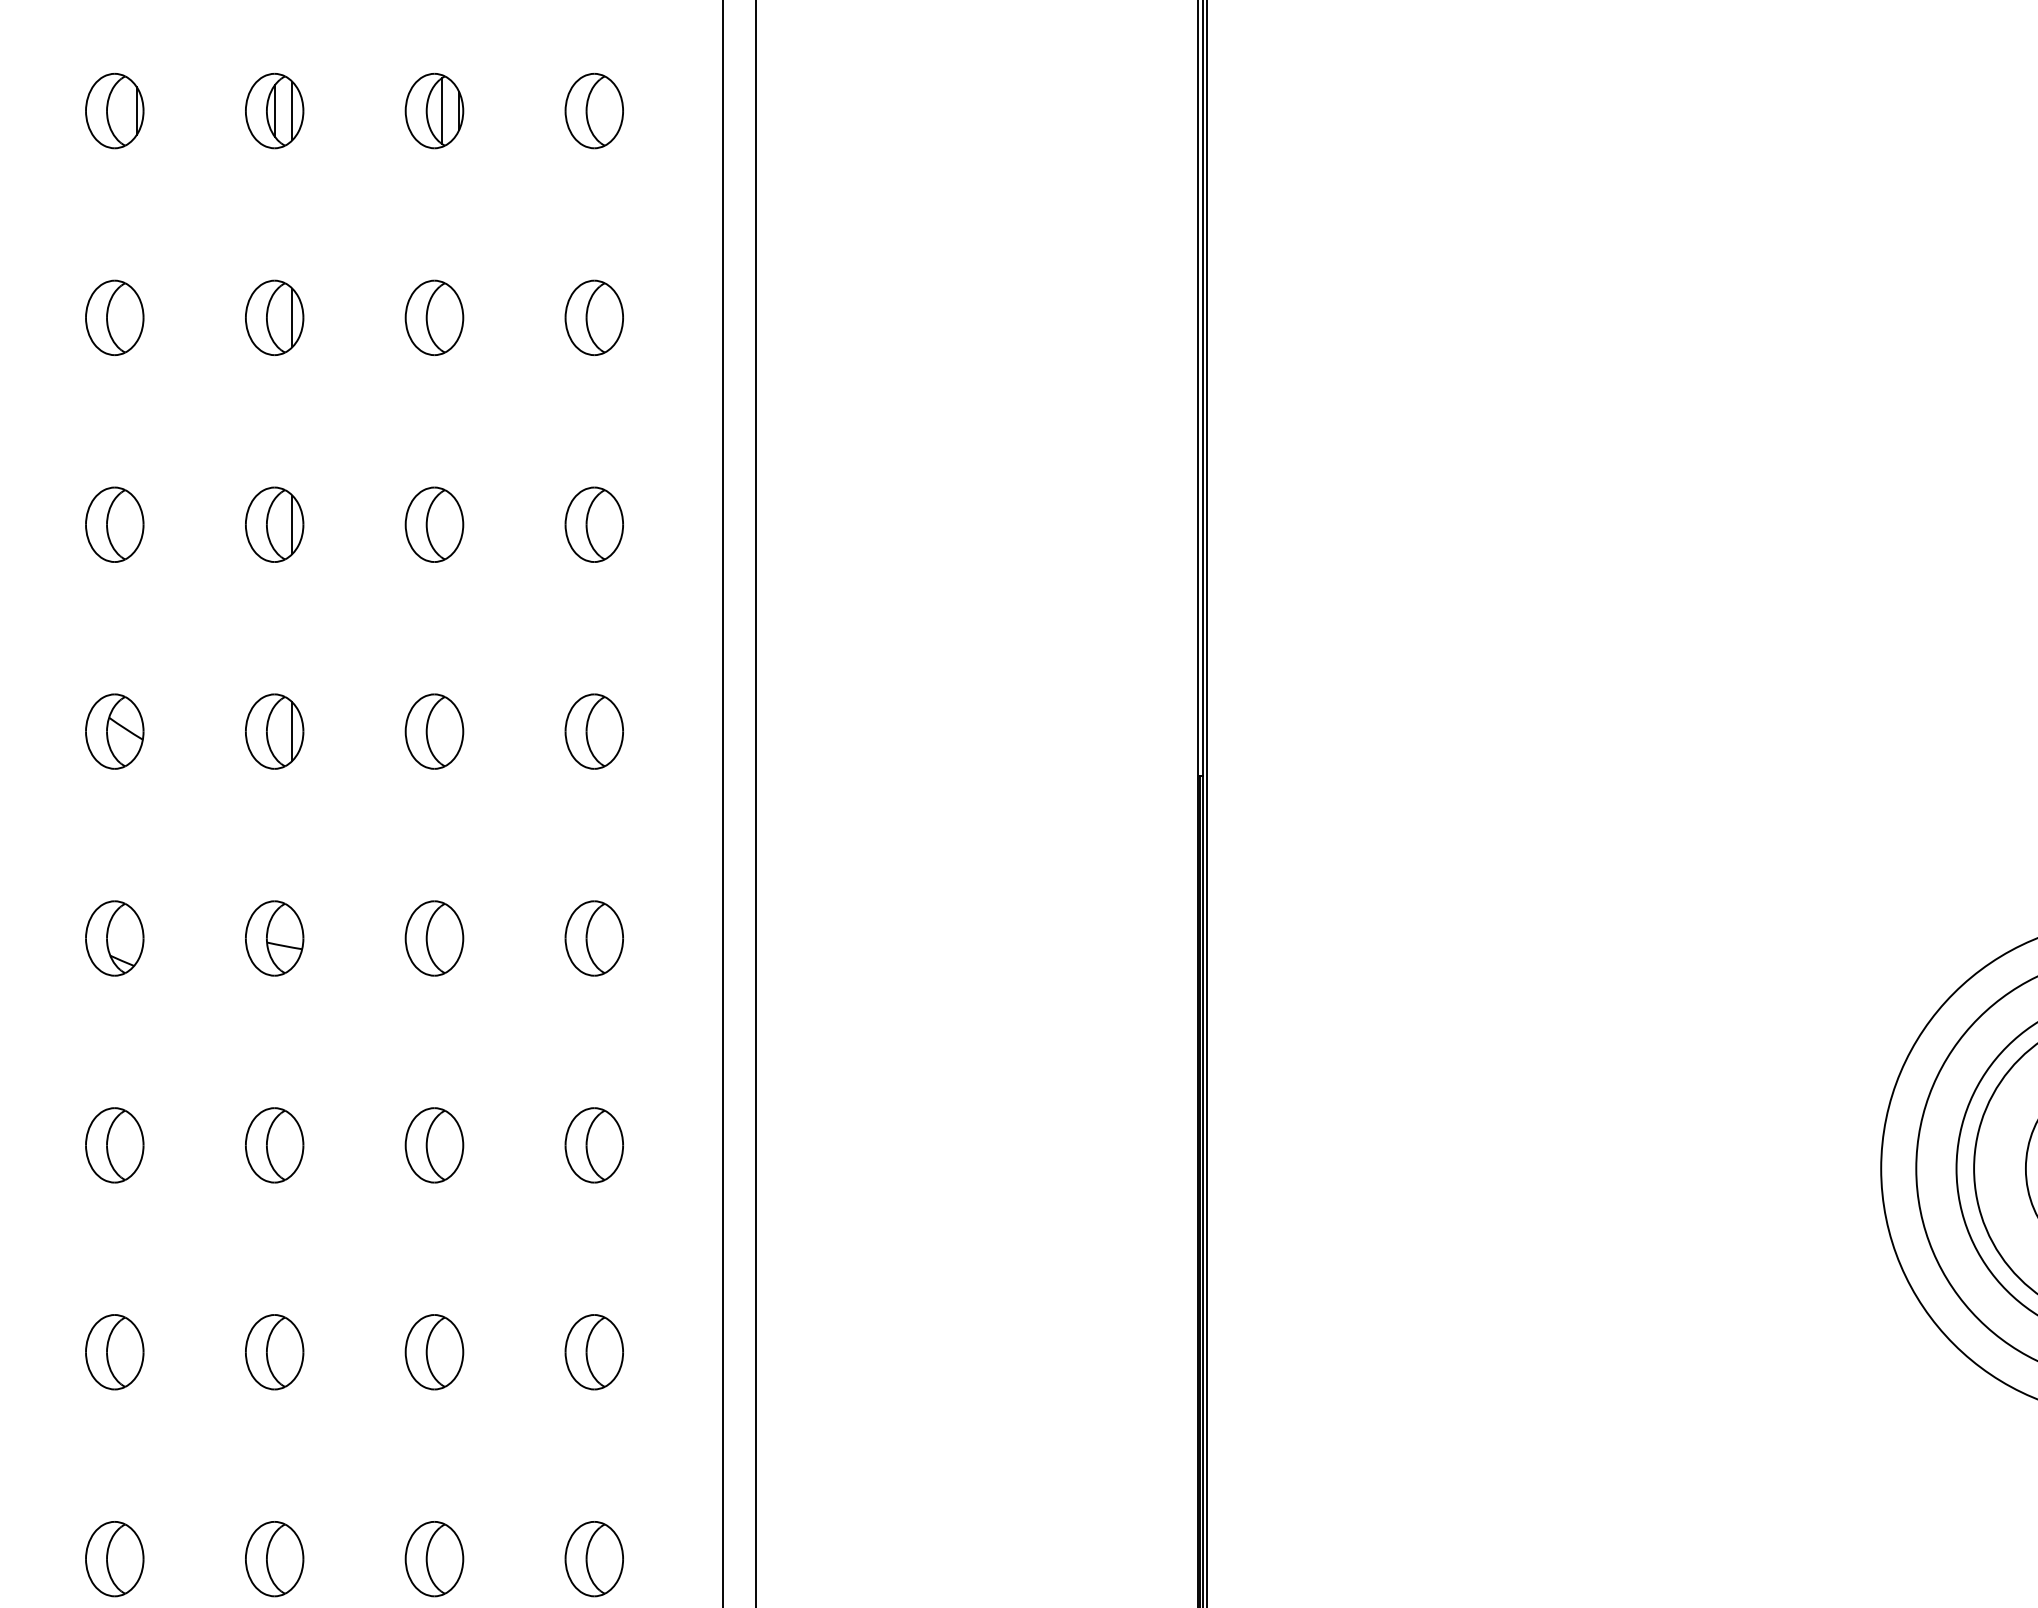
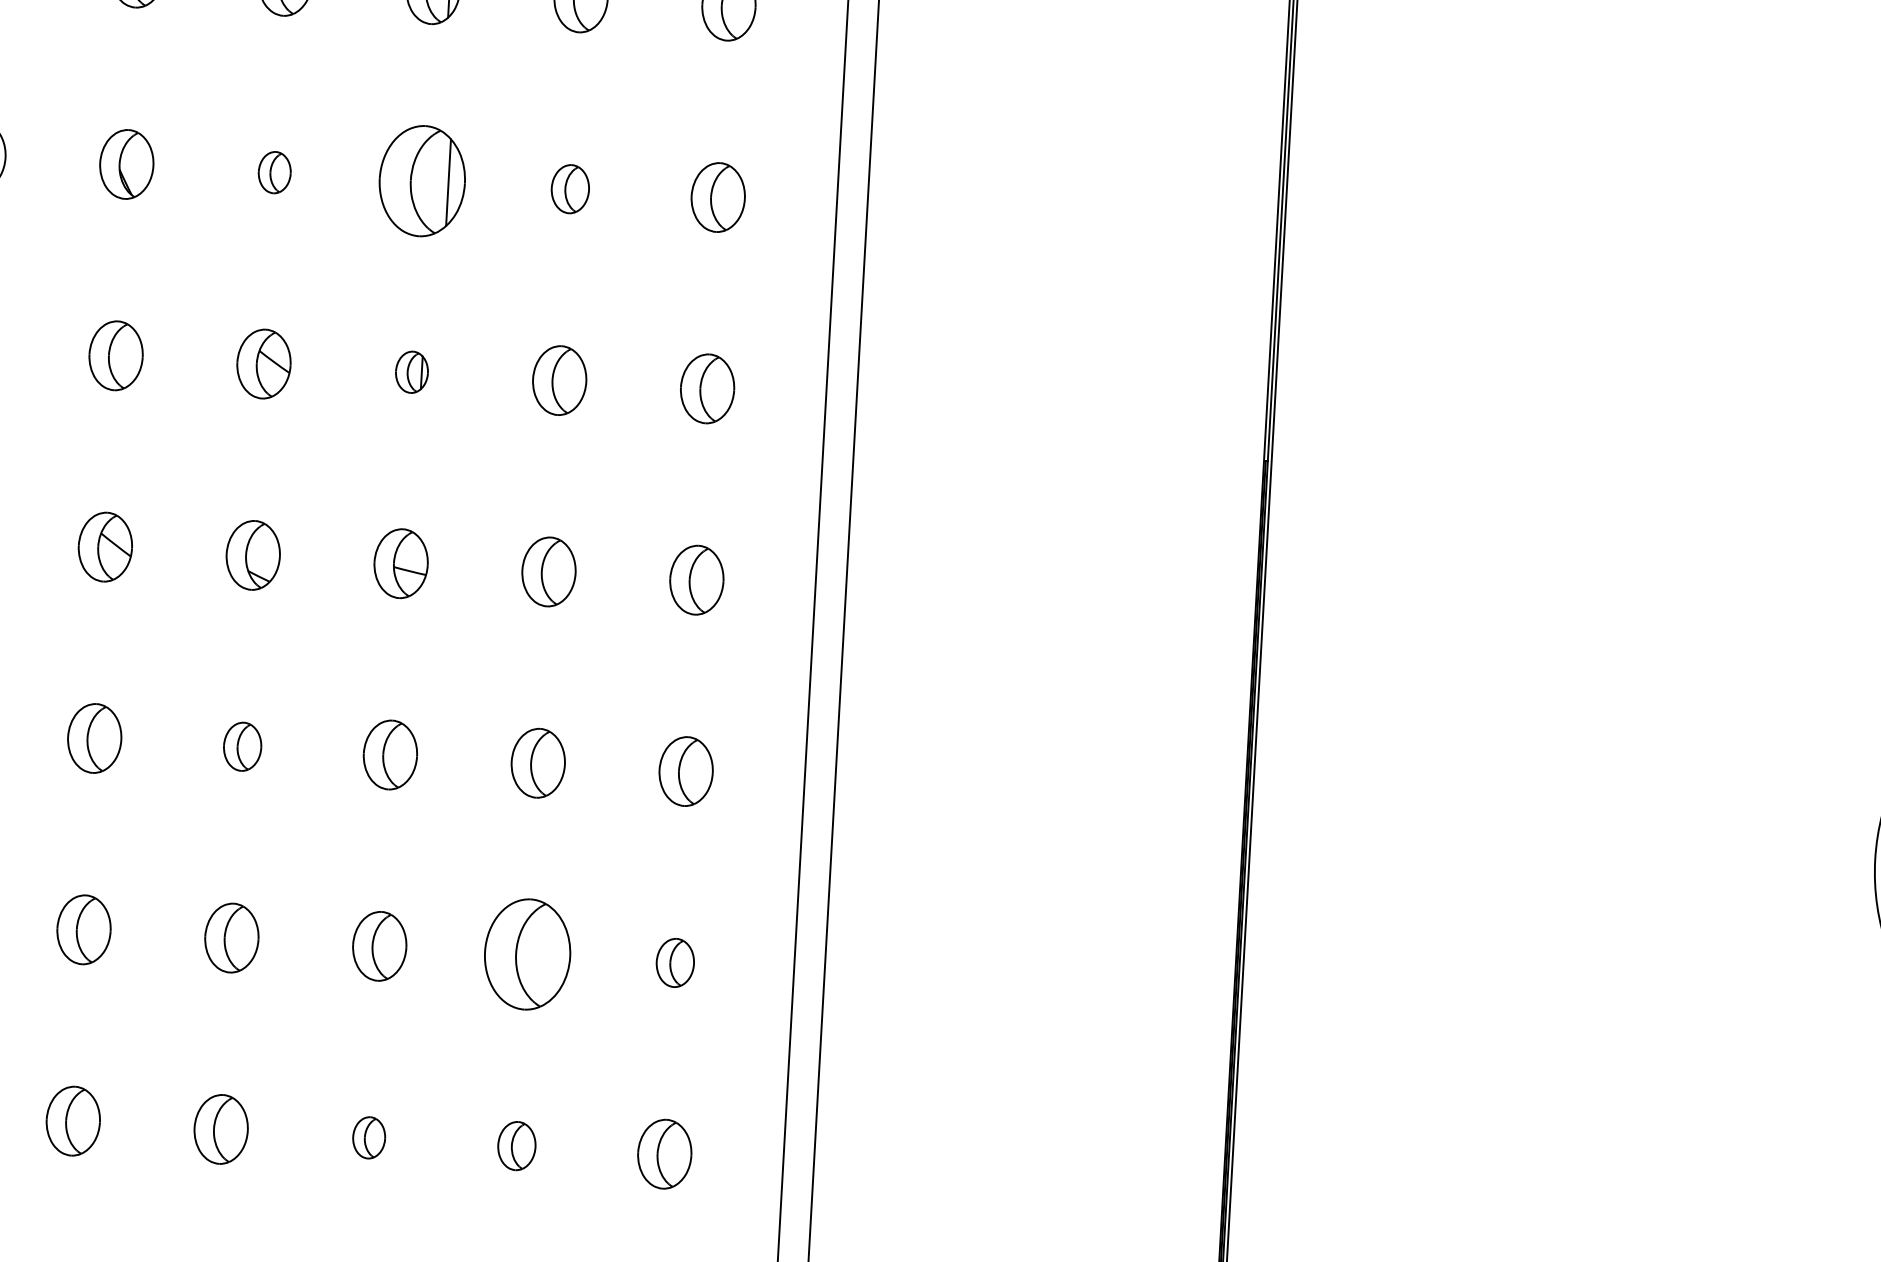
part: (114, 524) -> (274, 172), size x0.6
part: (274, 524) -> (422, 180), size x1.6
part: (434, 524) -> (570, 189), size x0.7
part: (274, 731) -> (411, 372), size x0.6
part: (114, 1145) -> (242, 746), size x0.7
part: (434, 1352) -> (527, 954), size x1.6
part: (593, 1352) -> (674, 963), size x0.7
part: (274, 1559) -> (368, 1138), size x0.6
part: (434, 1559) -> (516, 1146), size x0.7

